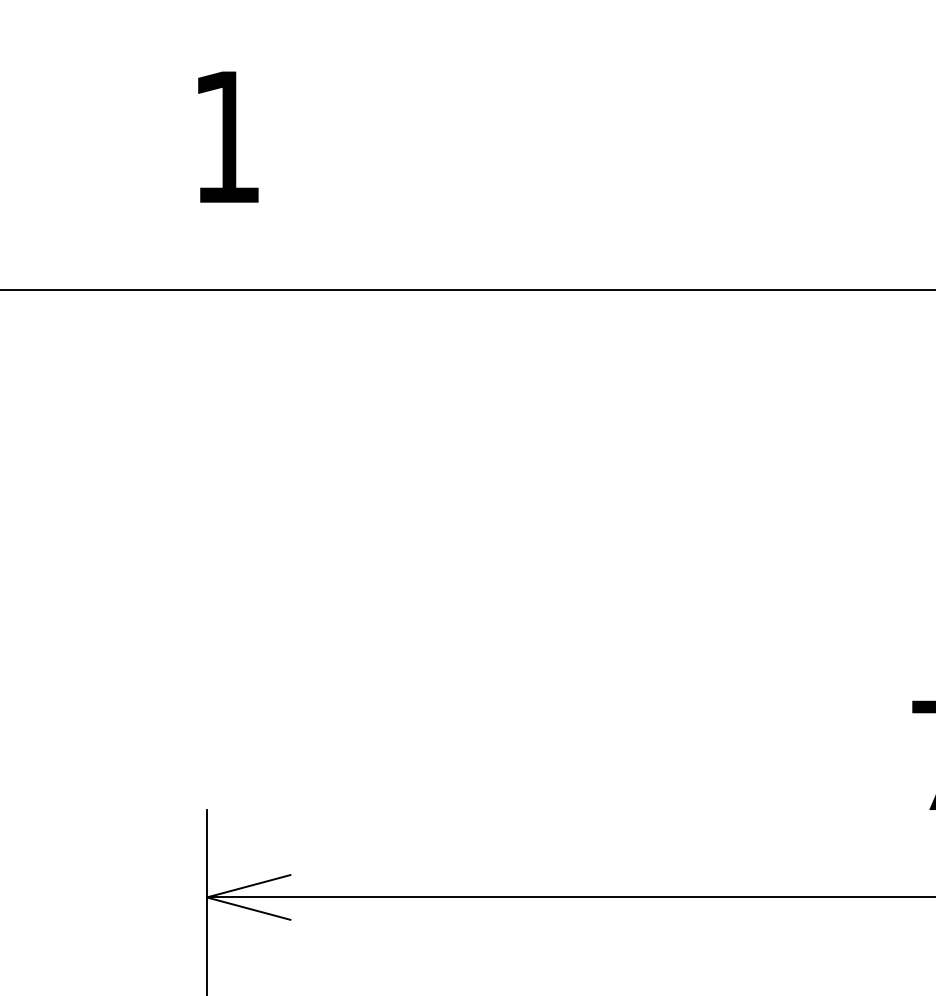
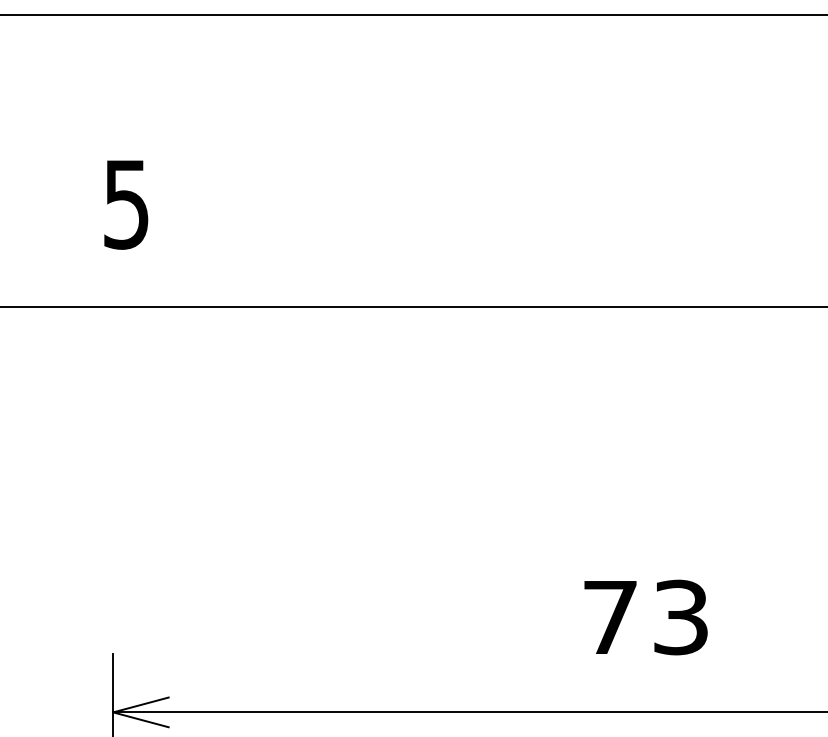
text: (226, 137) -> (126, 204), 1 -> 5

